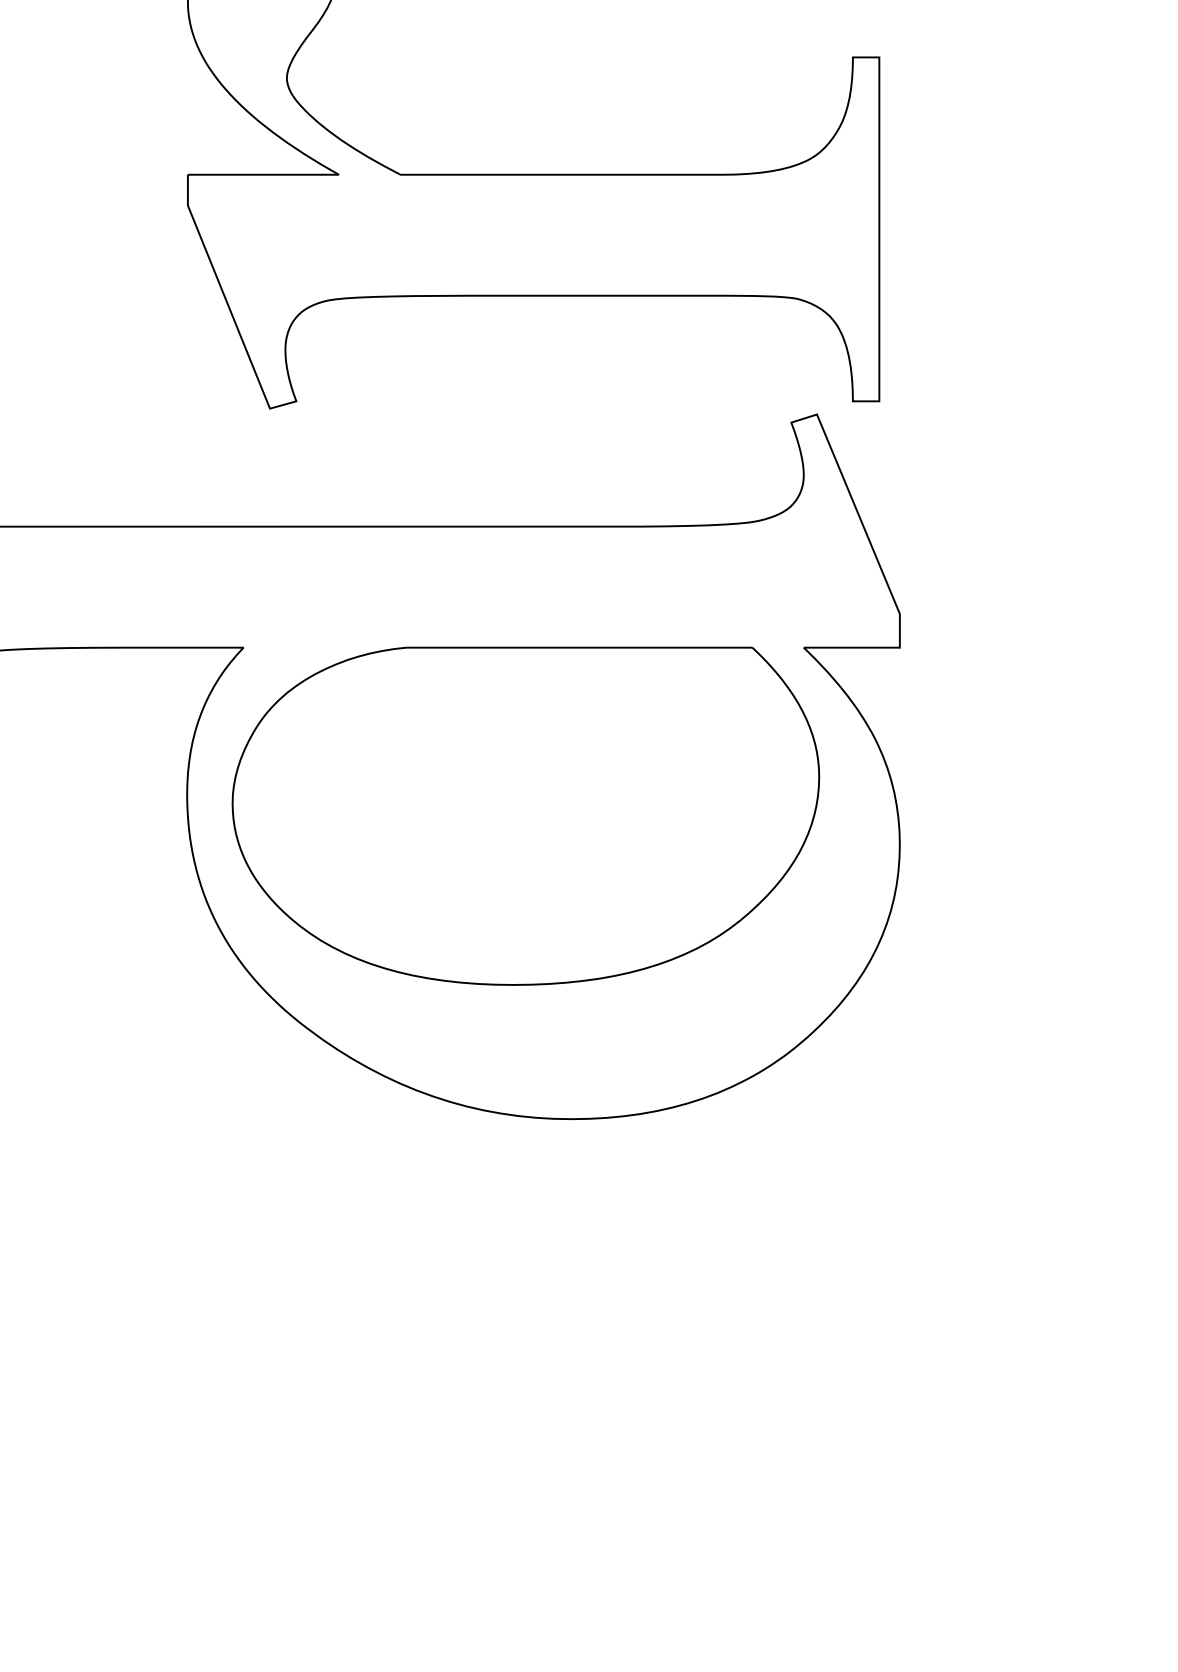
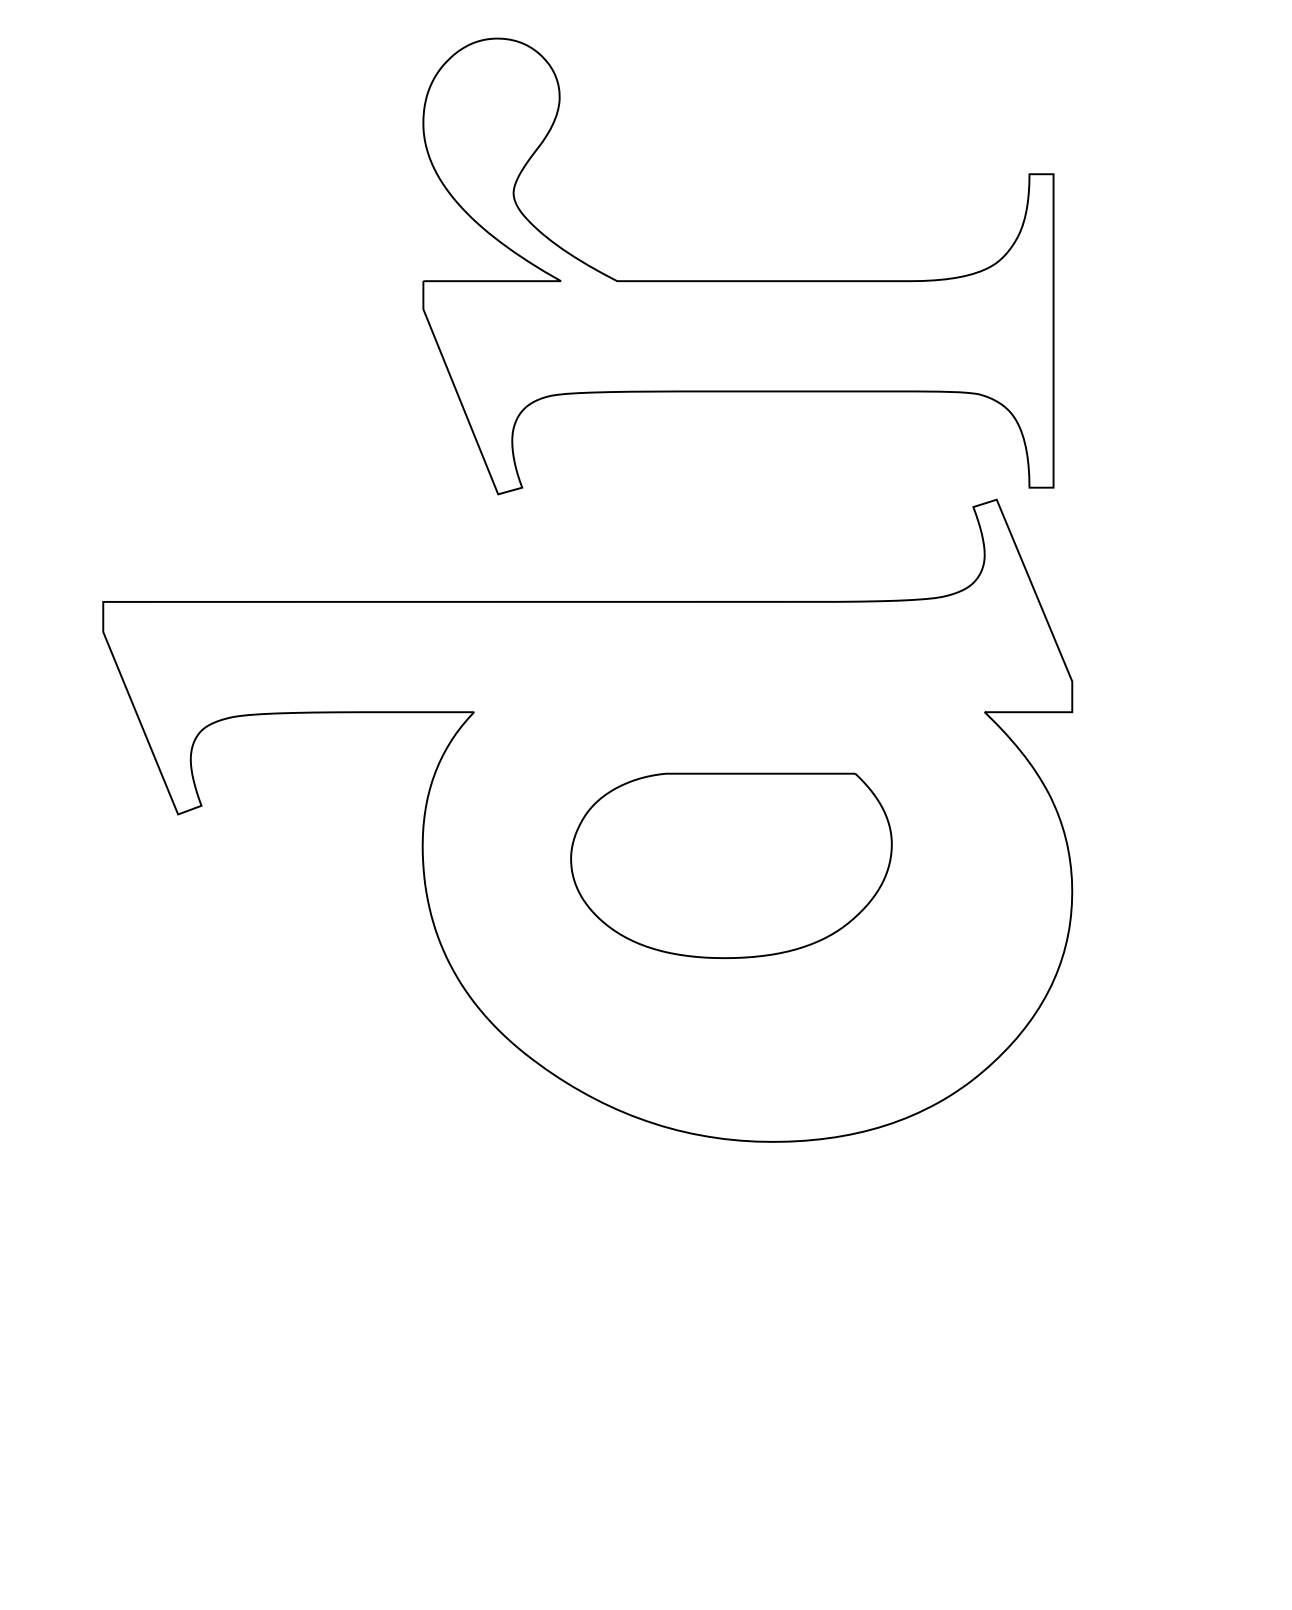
part: (525, 815) -> (731, 865), size x0.6

